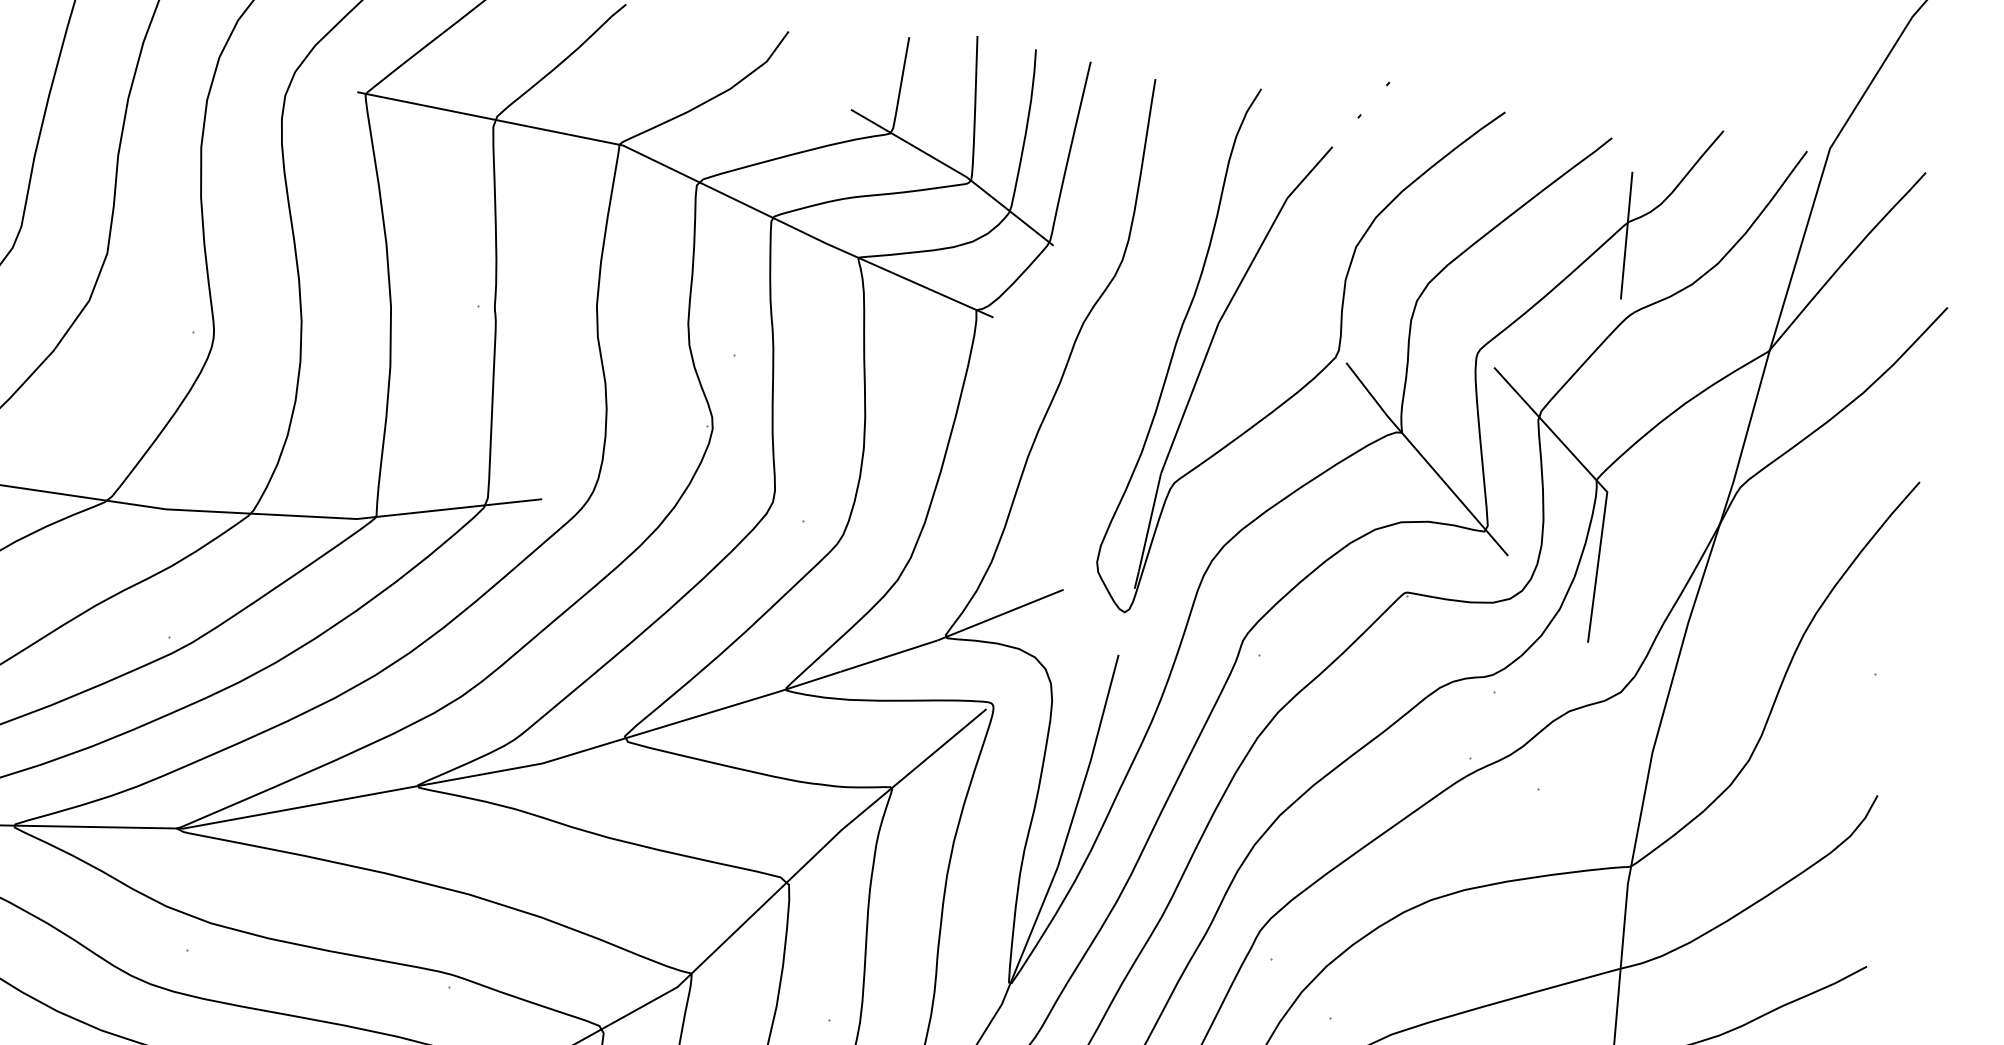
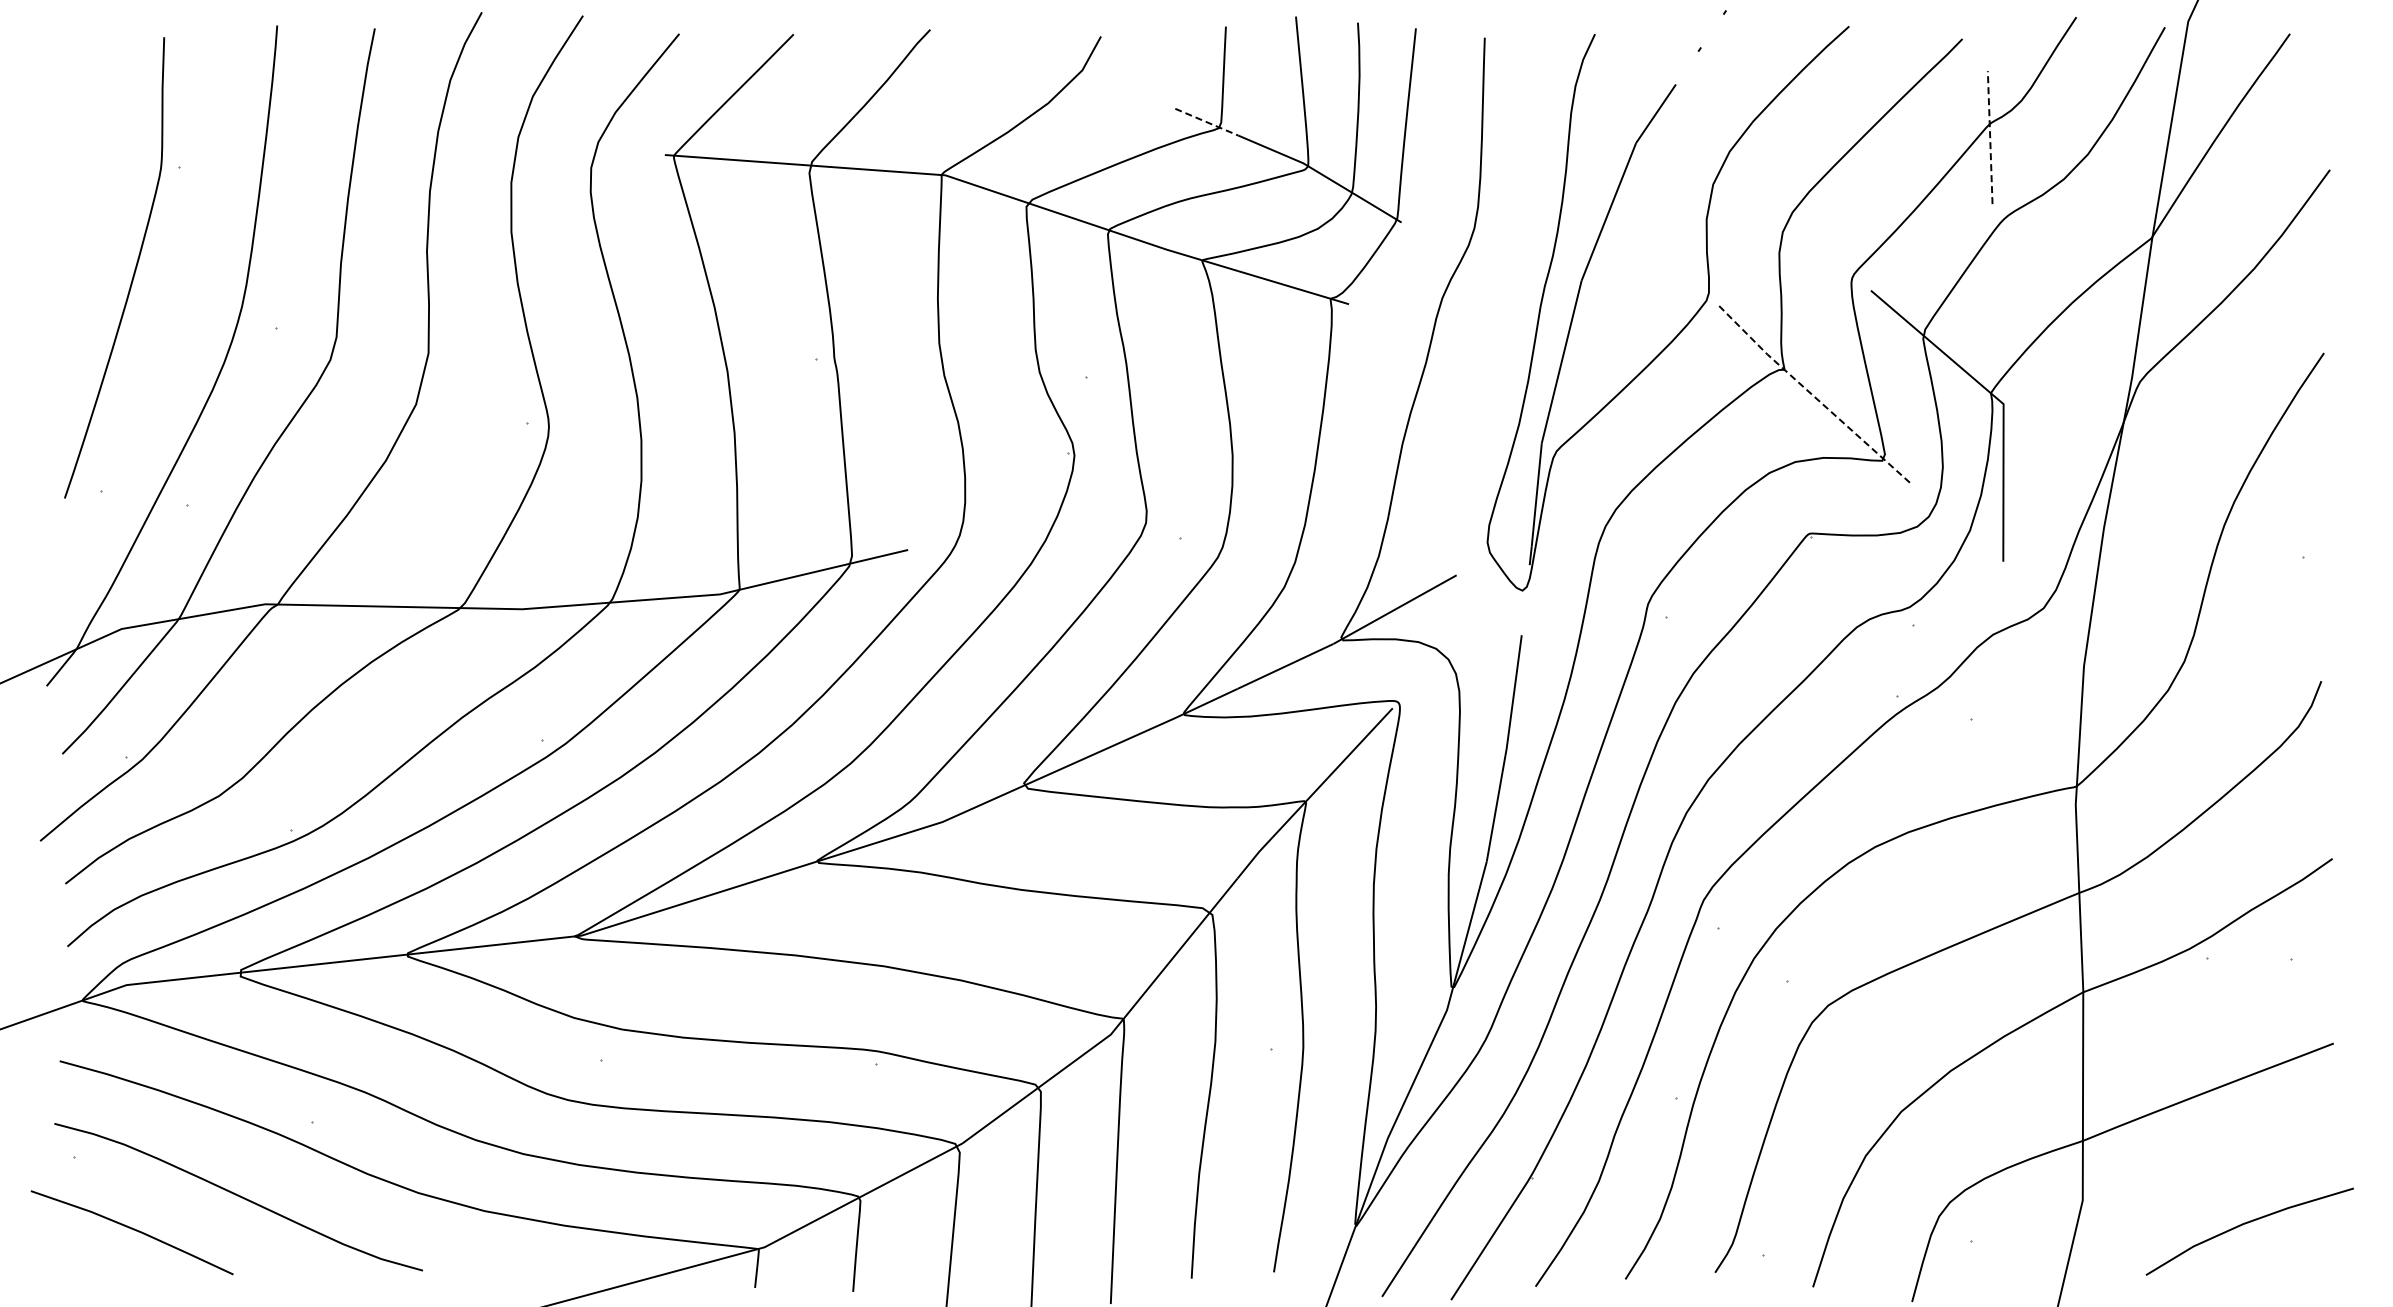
line: (880, 126) -> (1207, 122), solid -> dashed
line: (1626, 235) -> (1990, 137), solid -> dashed
line: (1424, 459) -> (1811, 394), solid -> dashed

